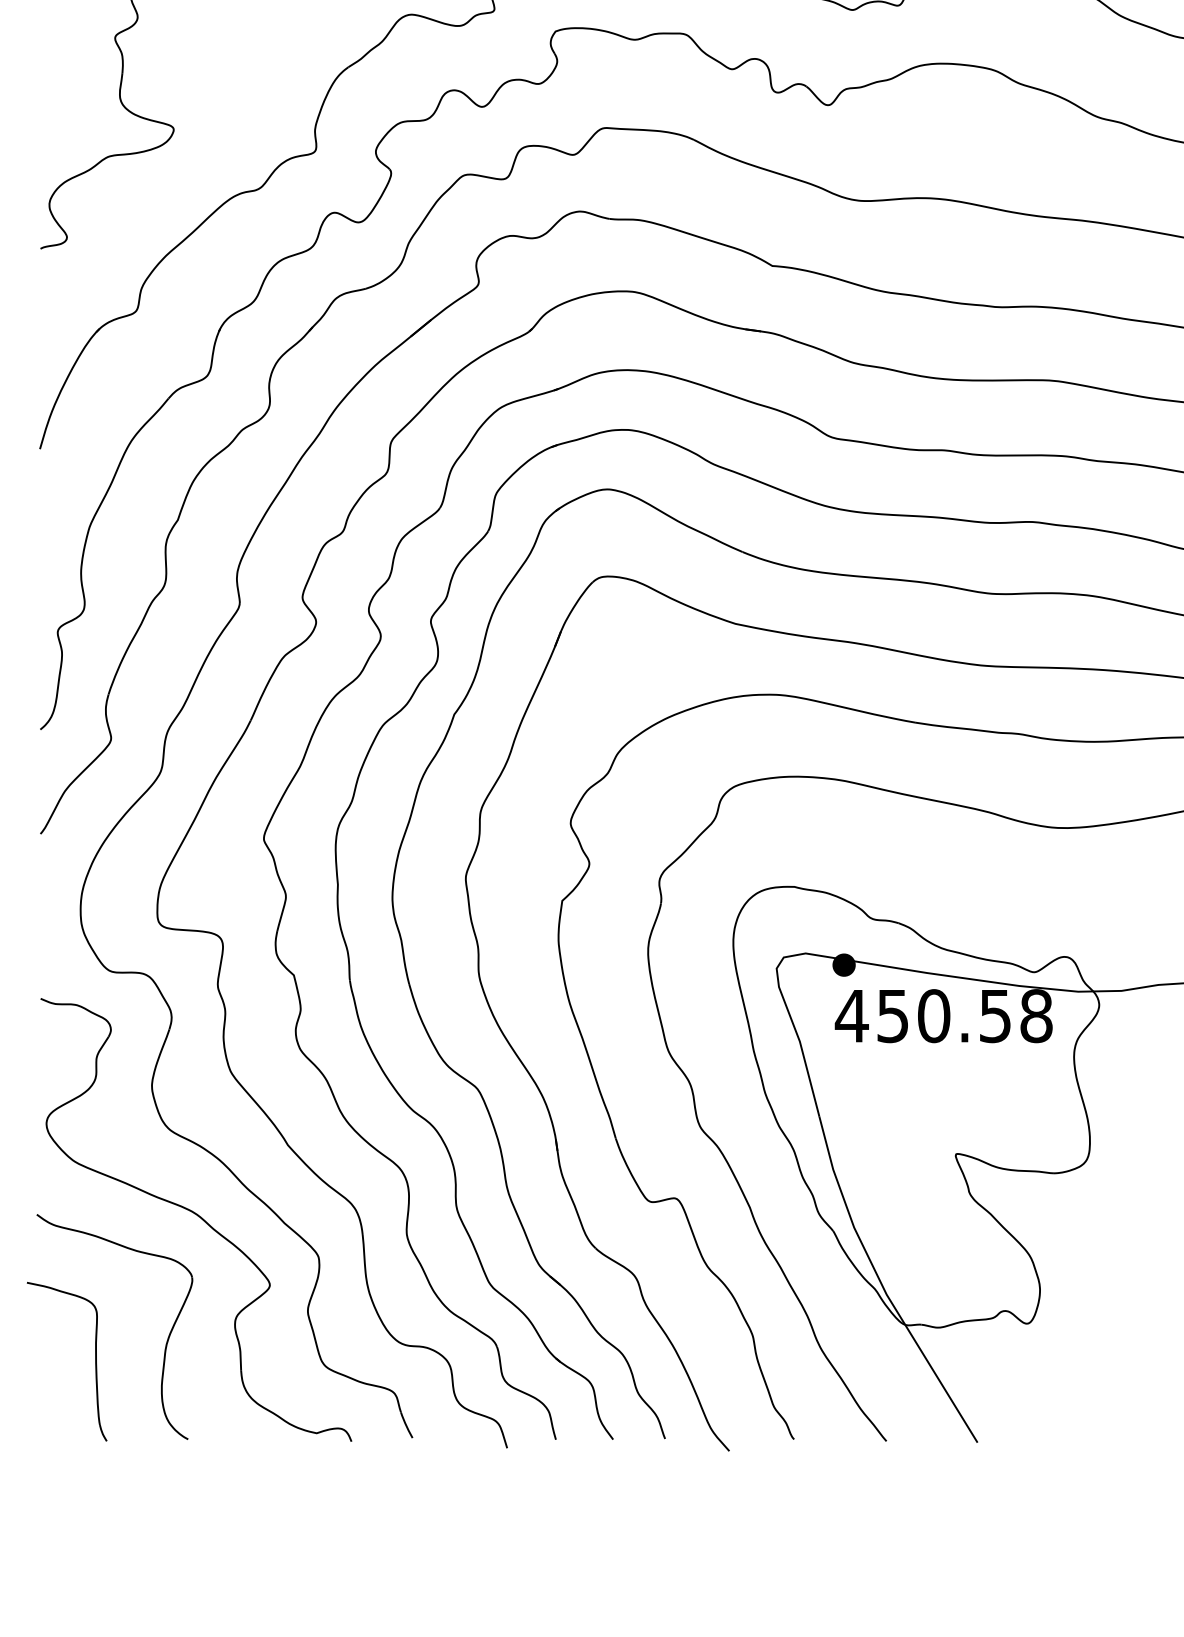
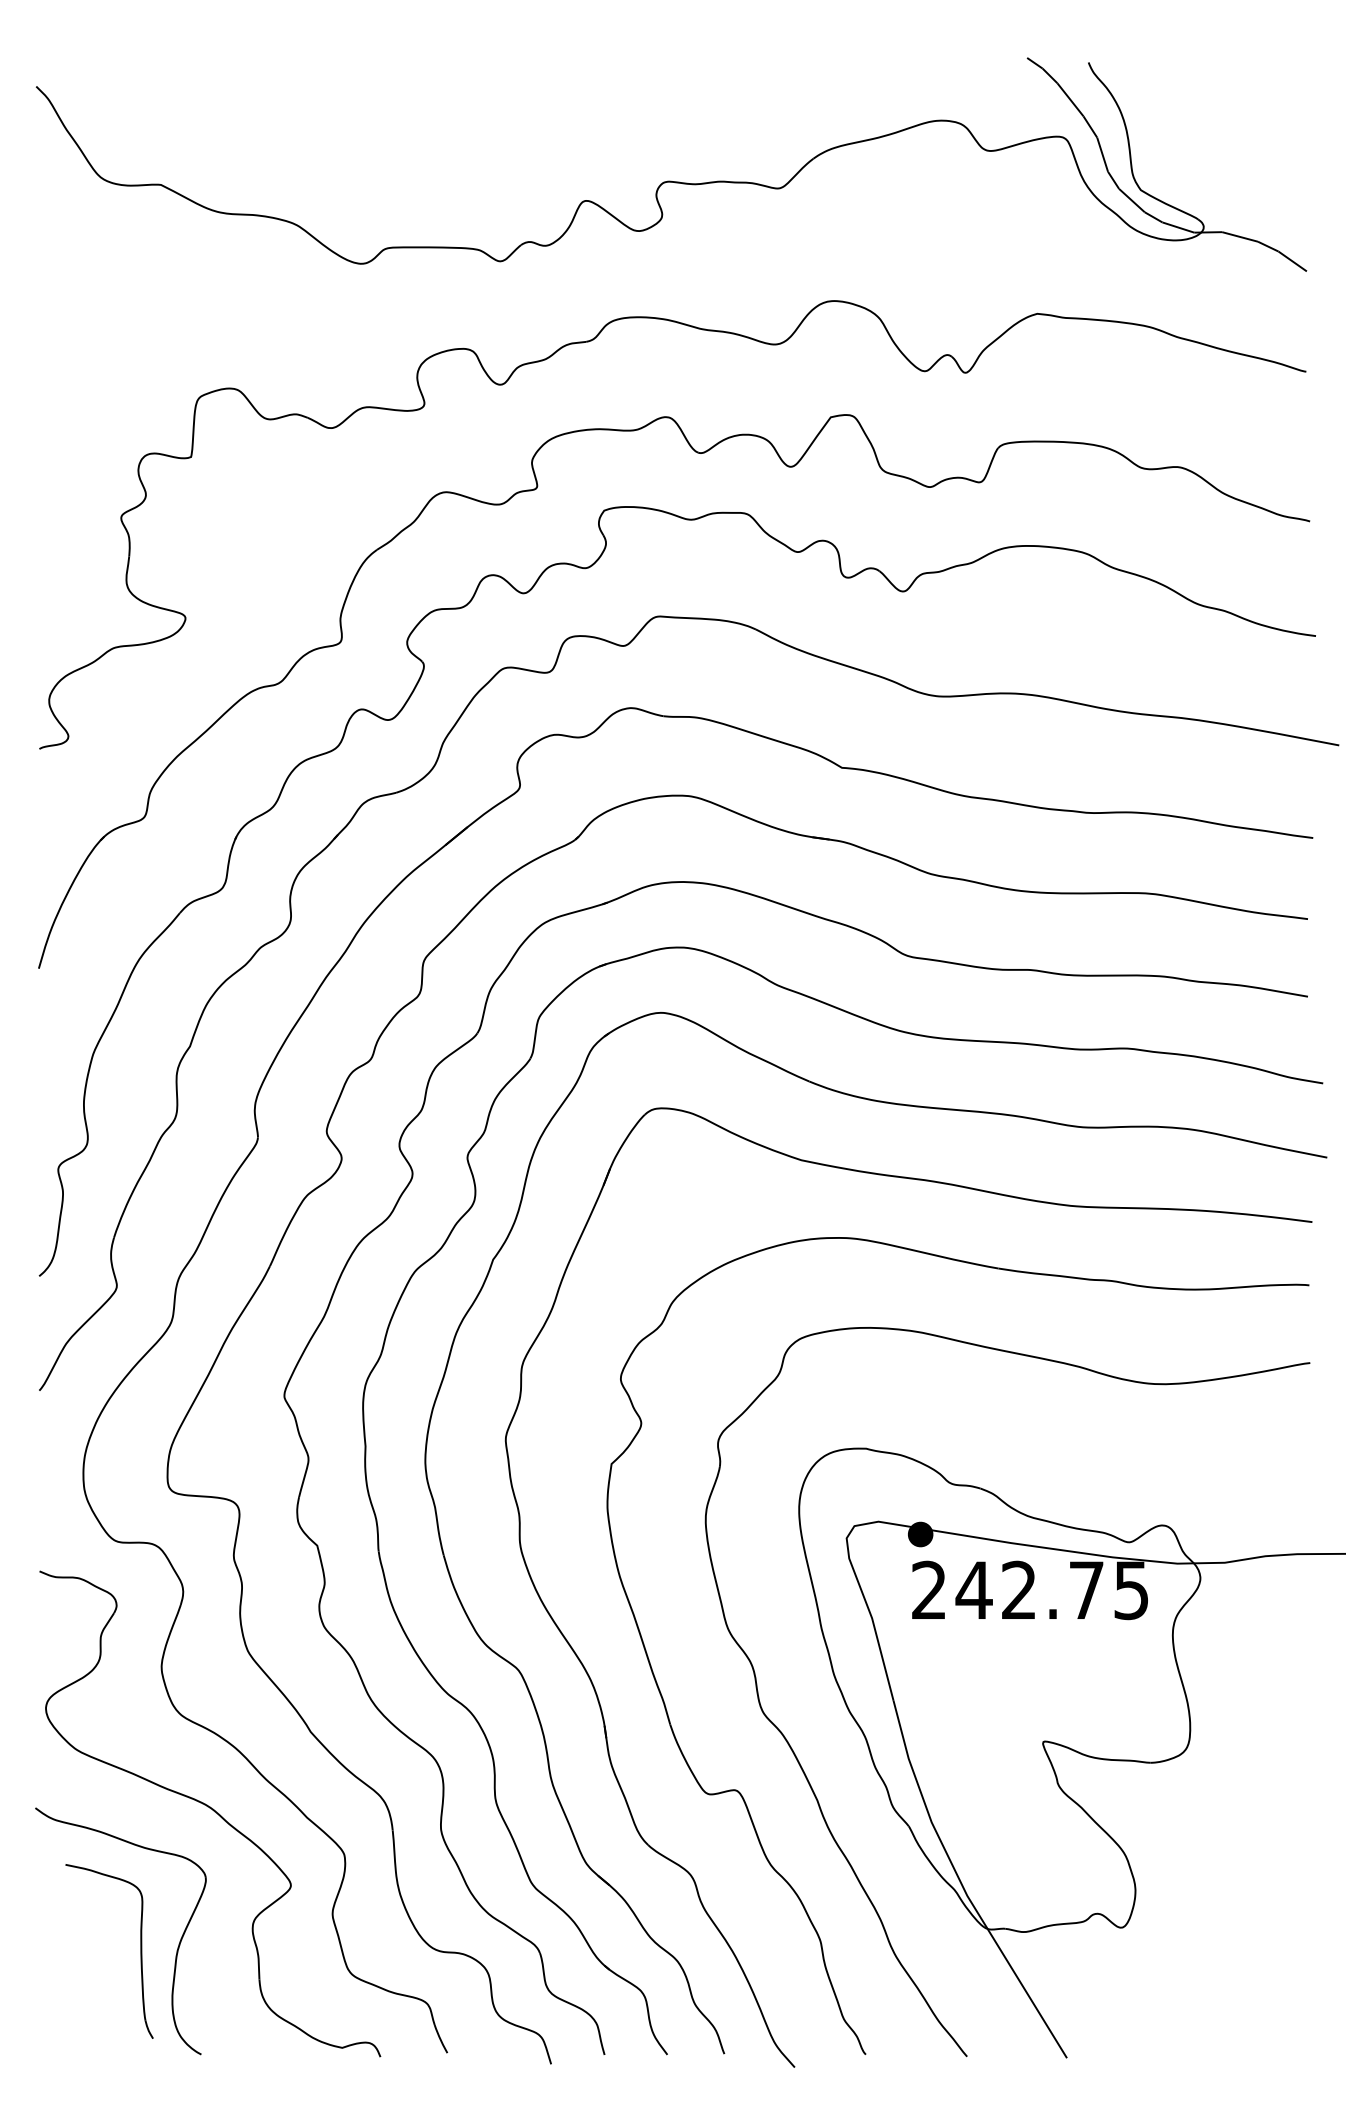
text: (943, 1016) -> (1029, 1590), 450.58 -> 242.75
part: (95, 1361) -> (140, 1951), moved

